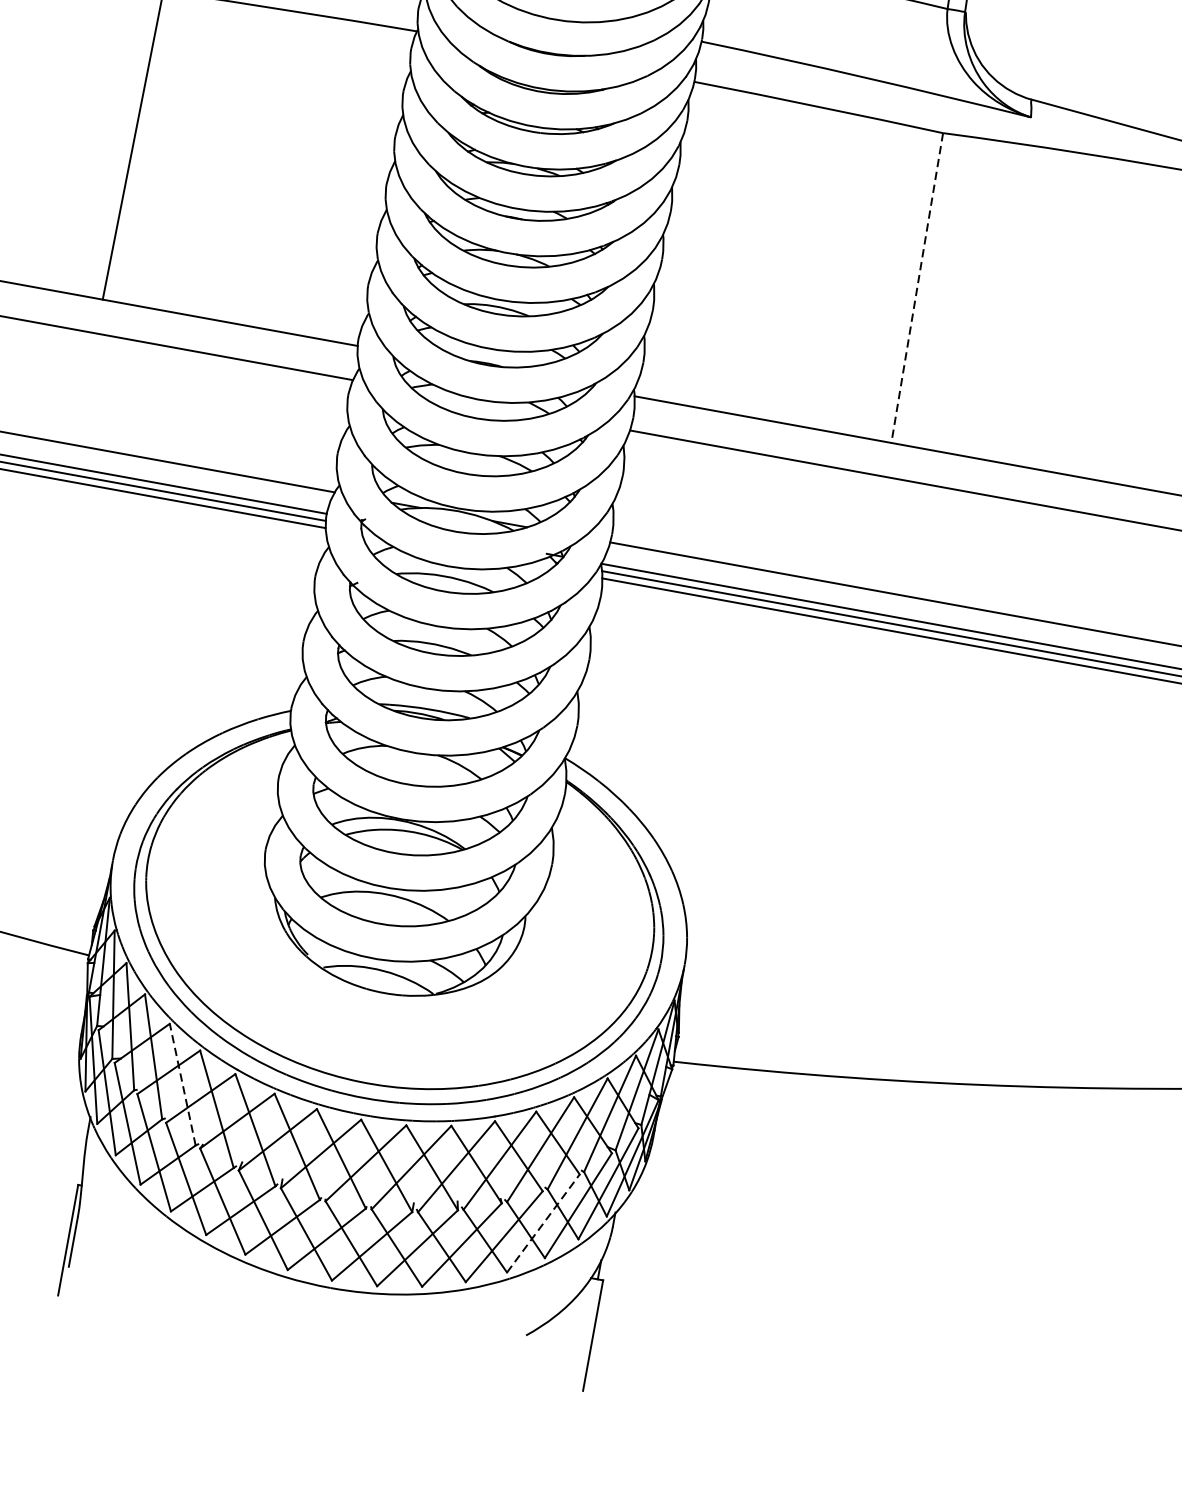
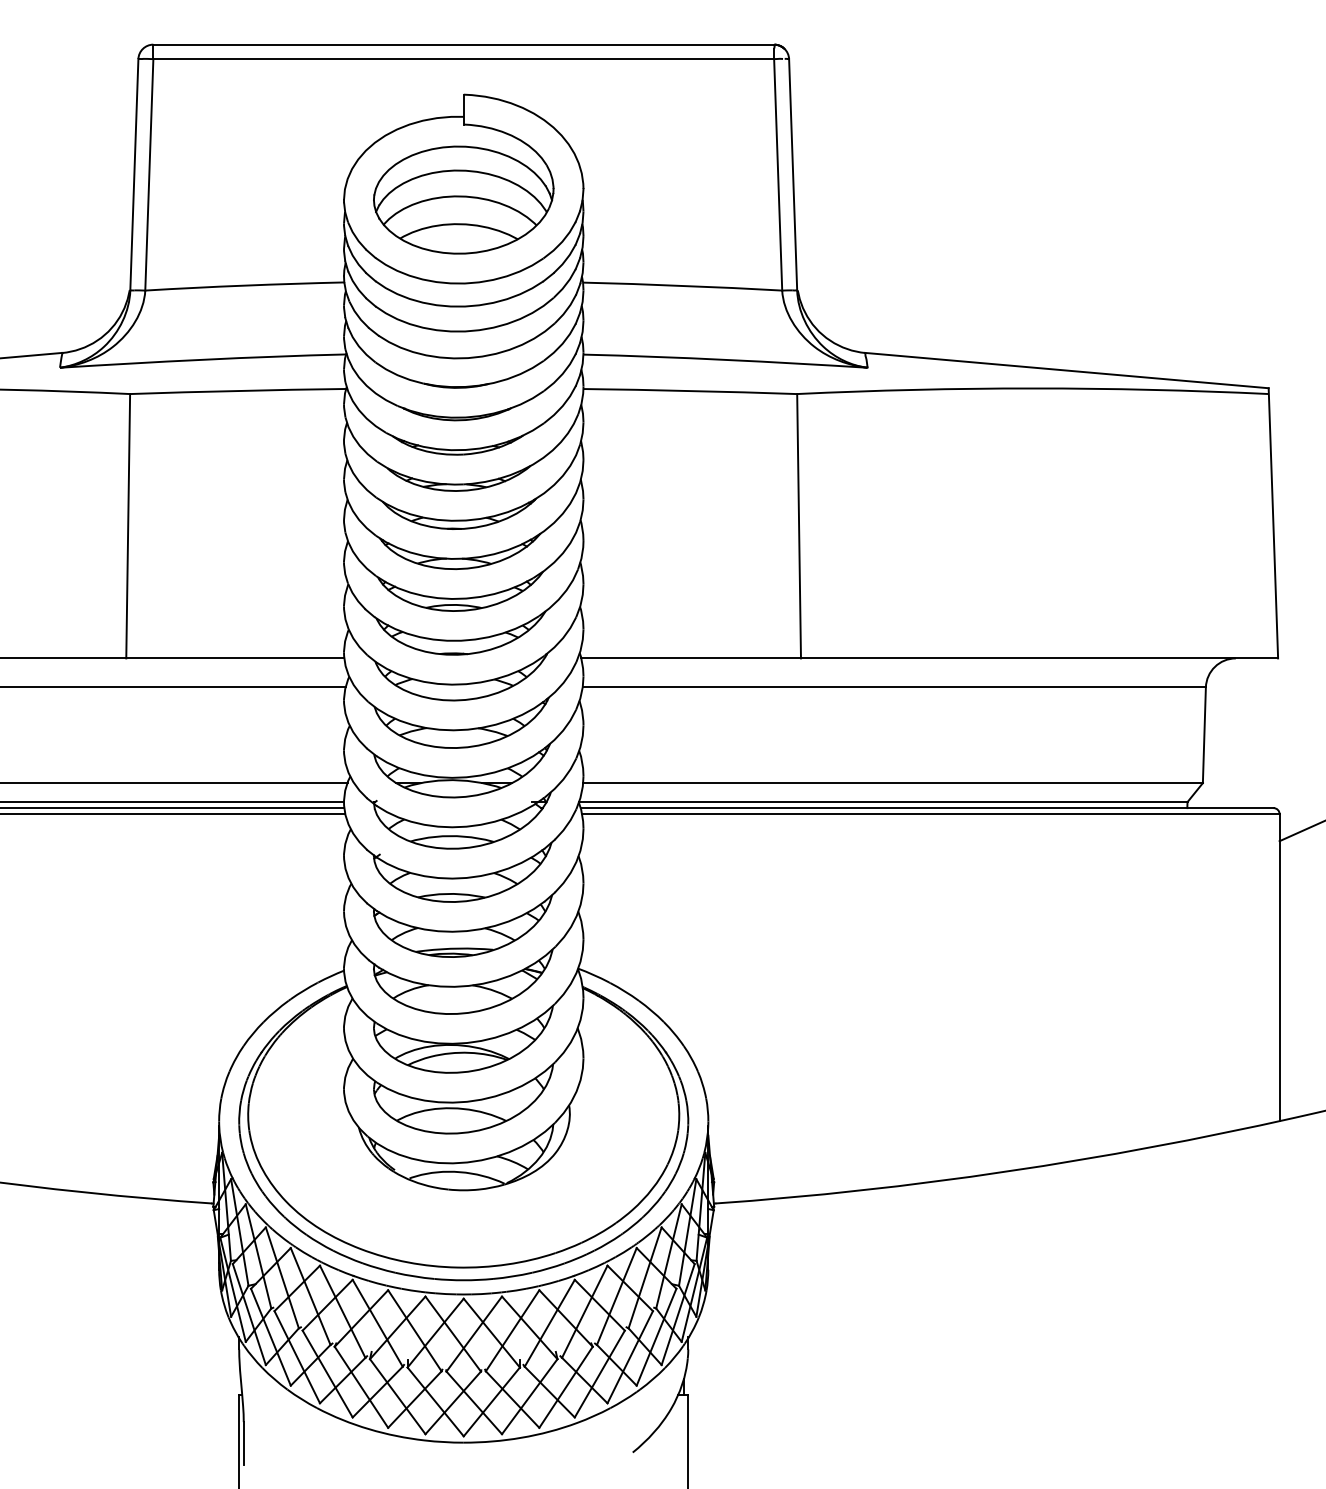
line: (917, 288) -> (799, 526), dashed -> solid
line: (182, 1084) -> (310, 1296), dashed -> solid
line: (543, 1222) -> (630, 1356), dashed -> solid

